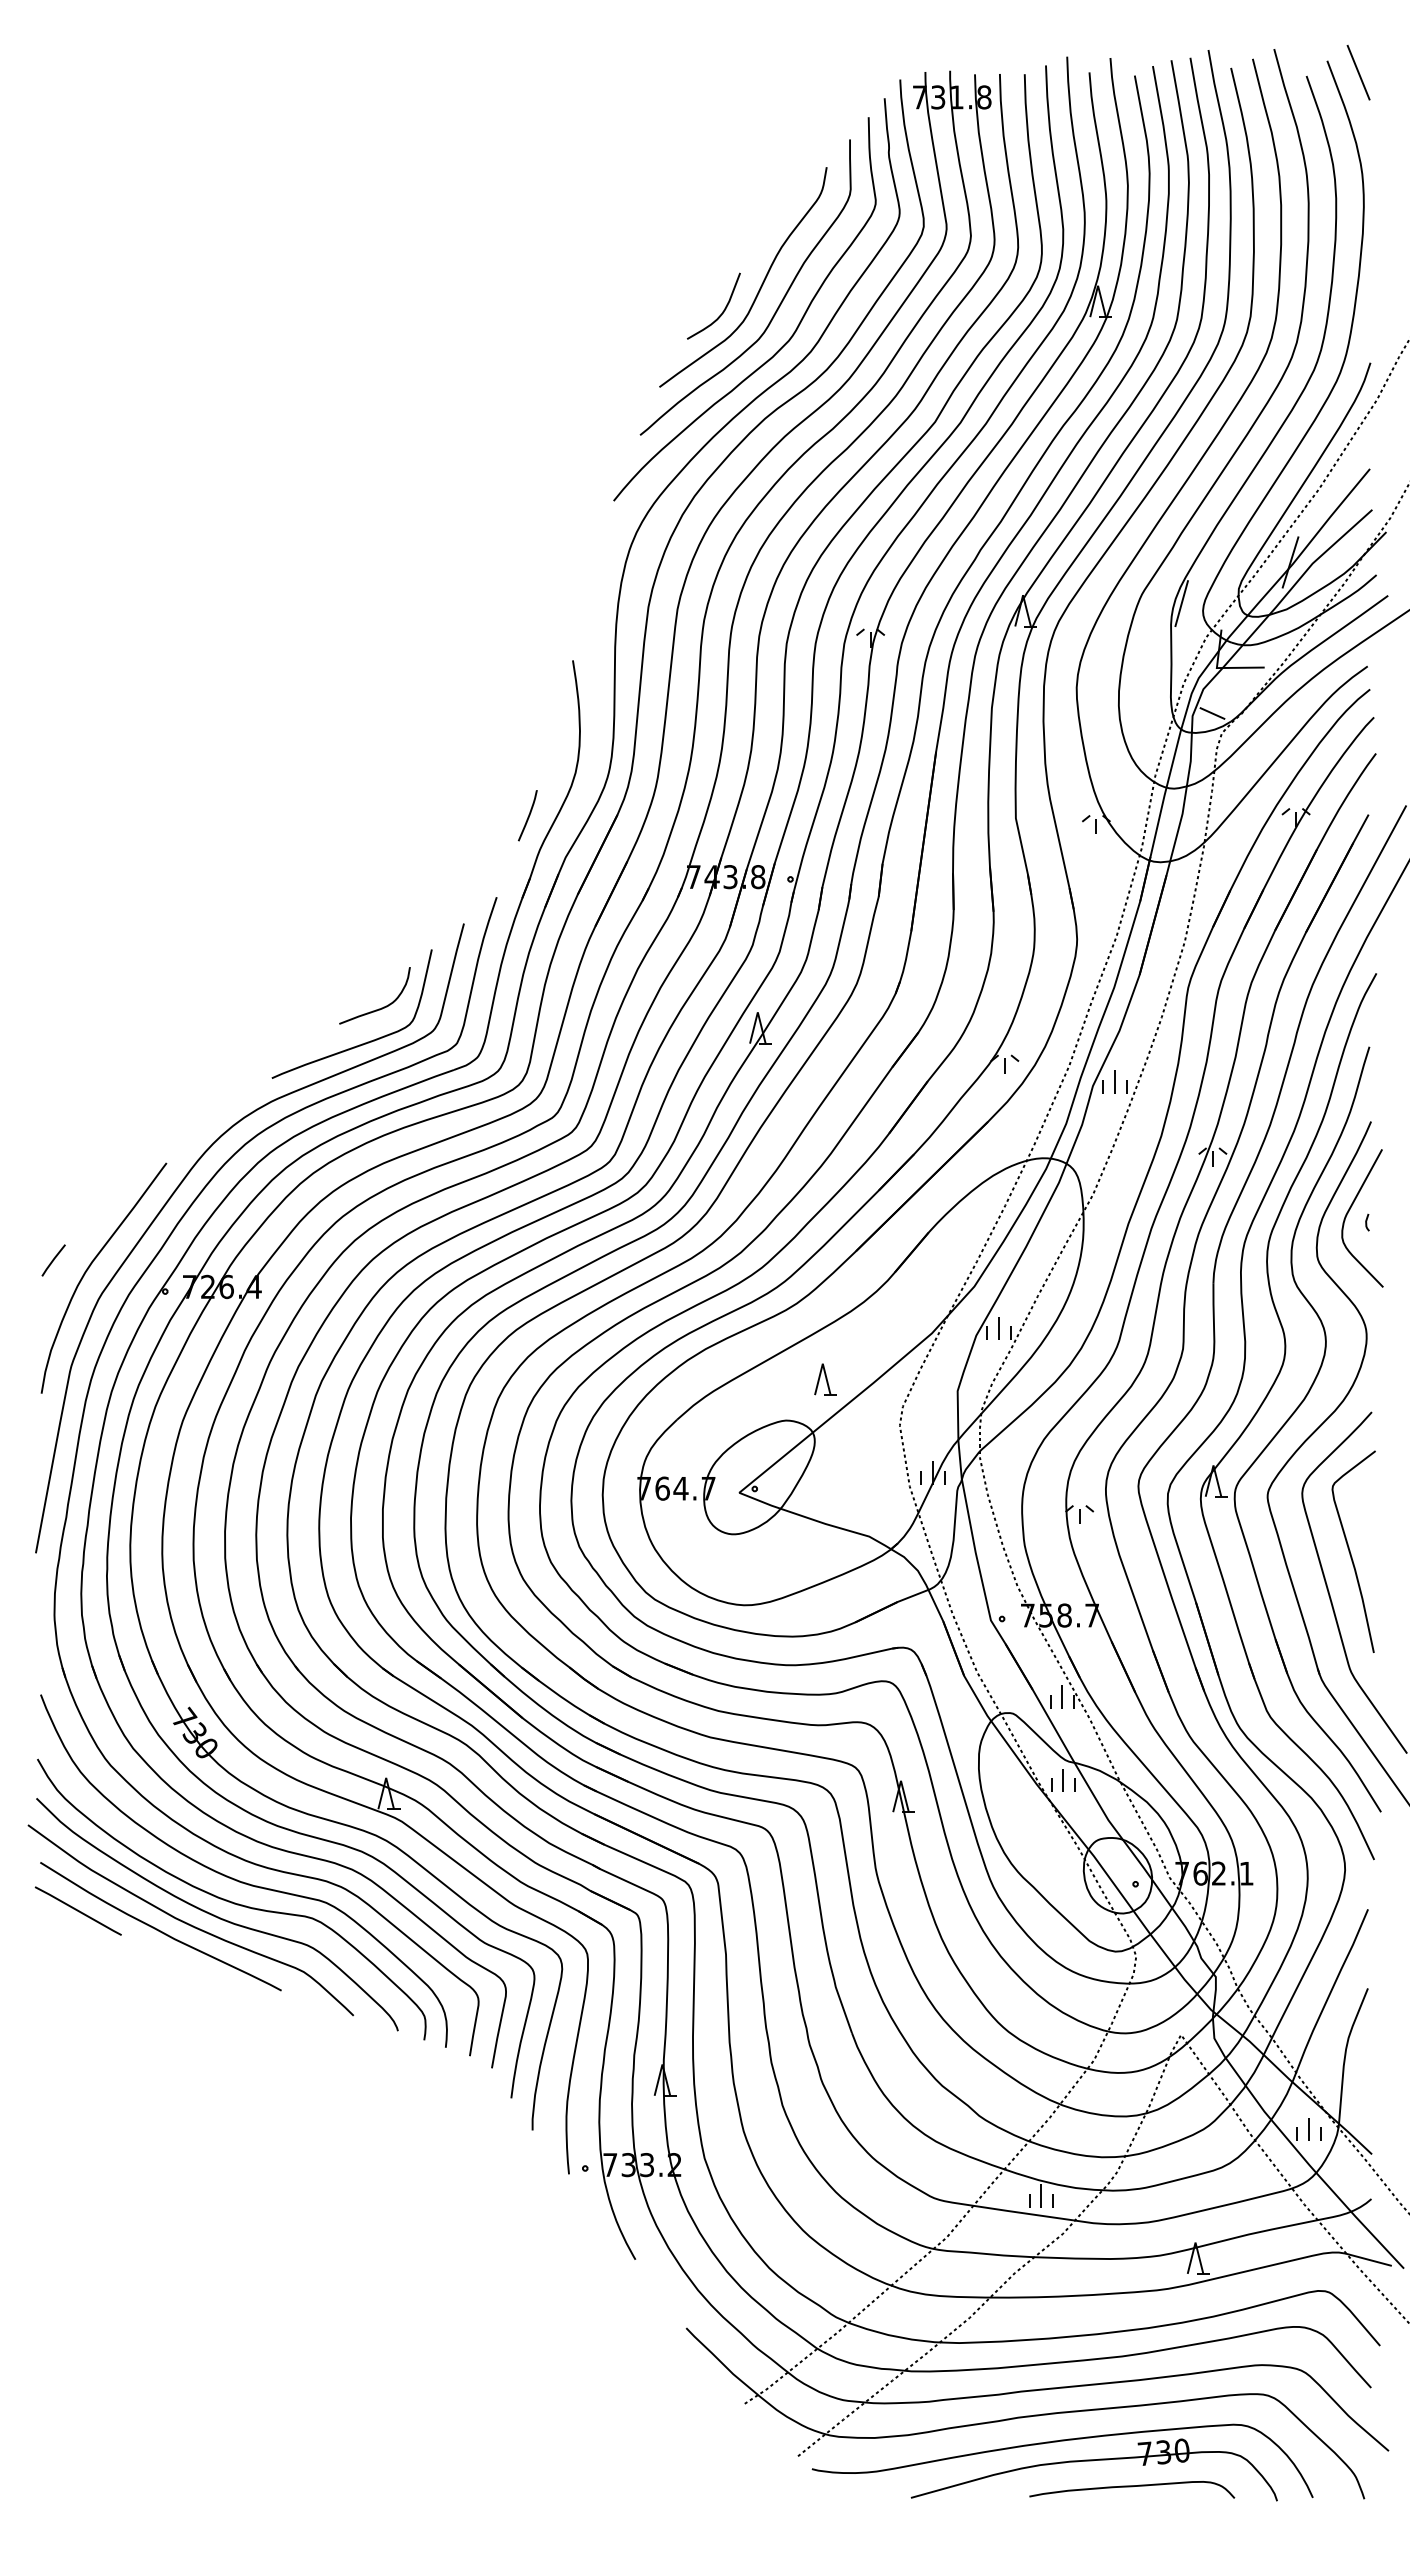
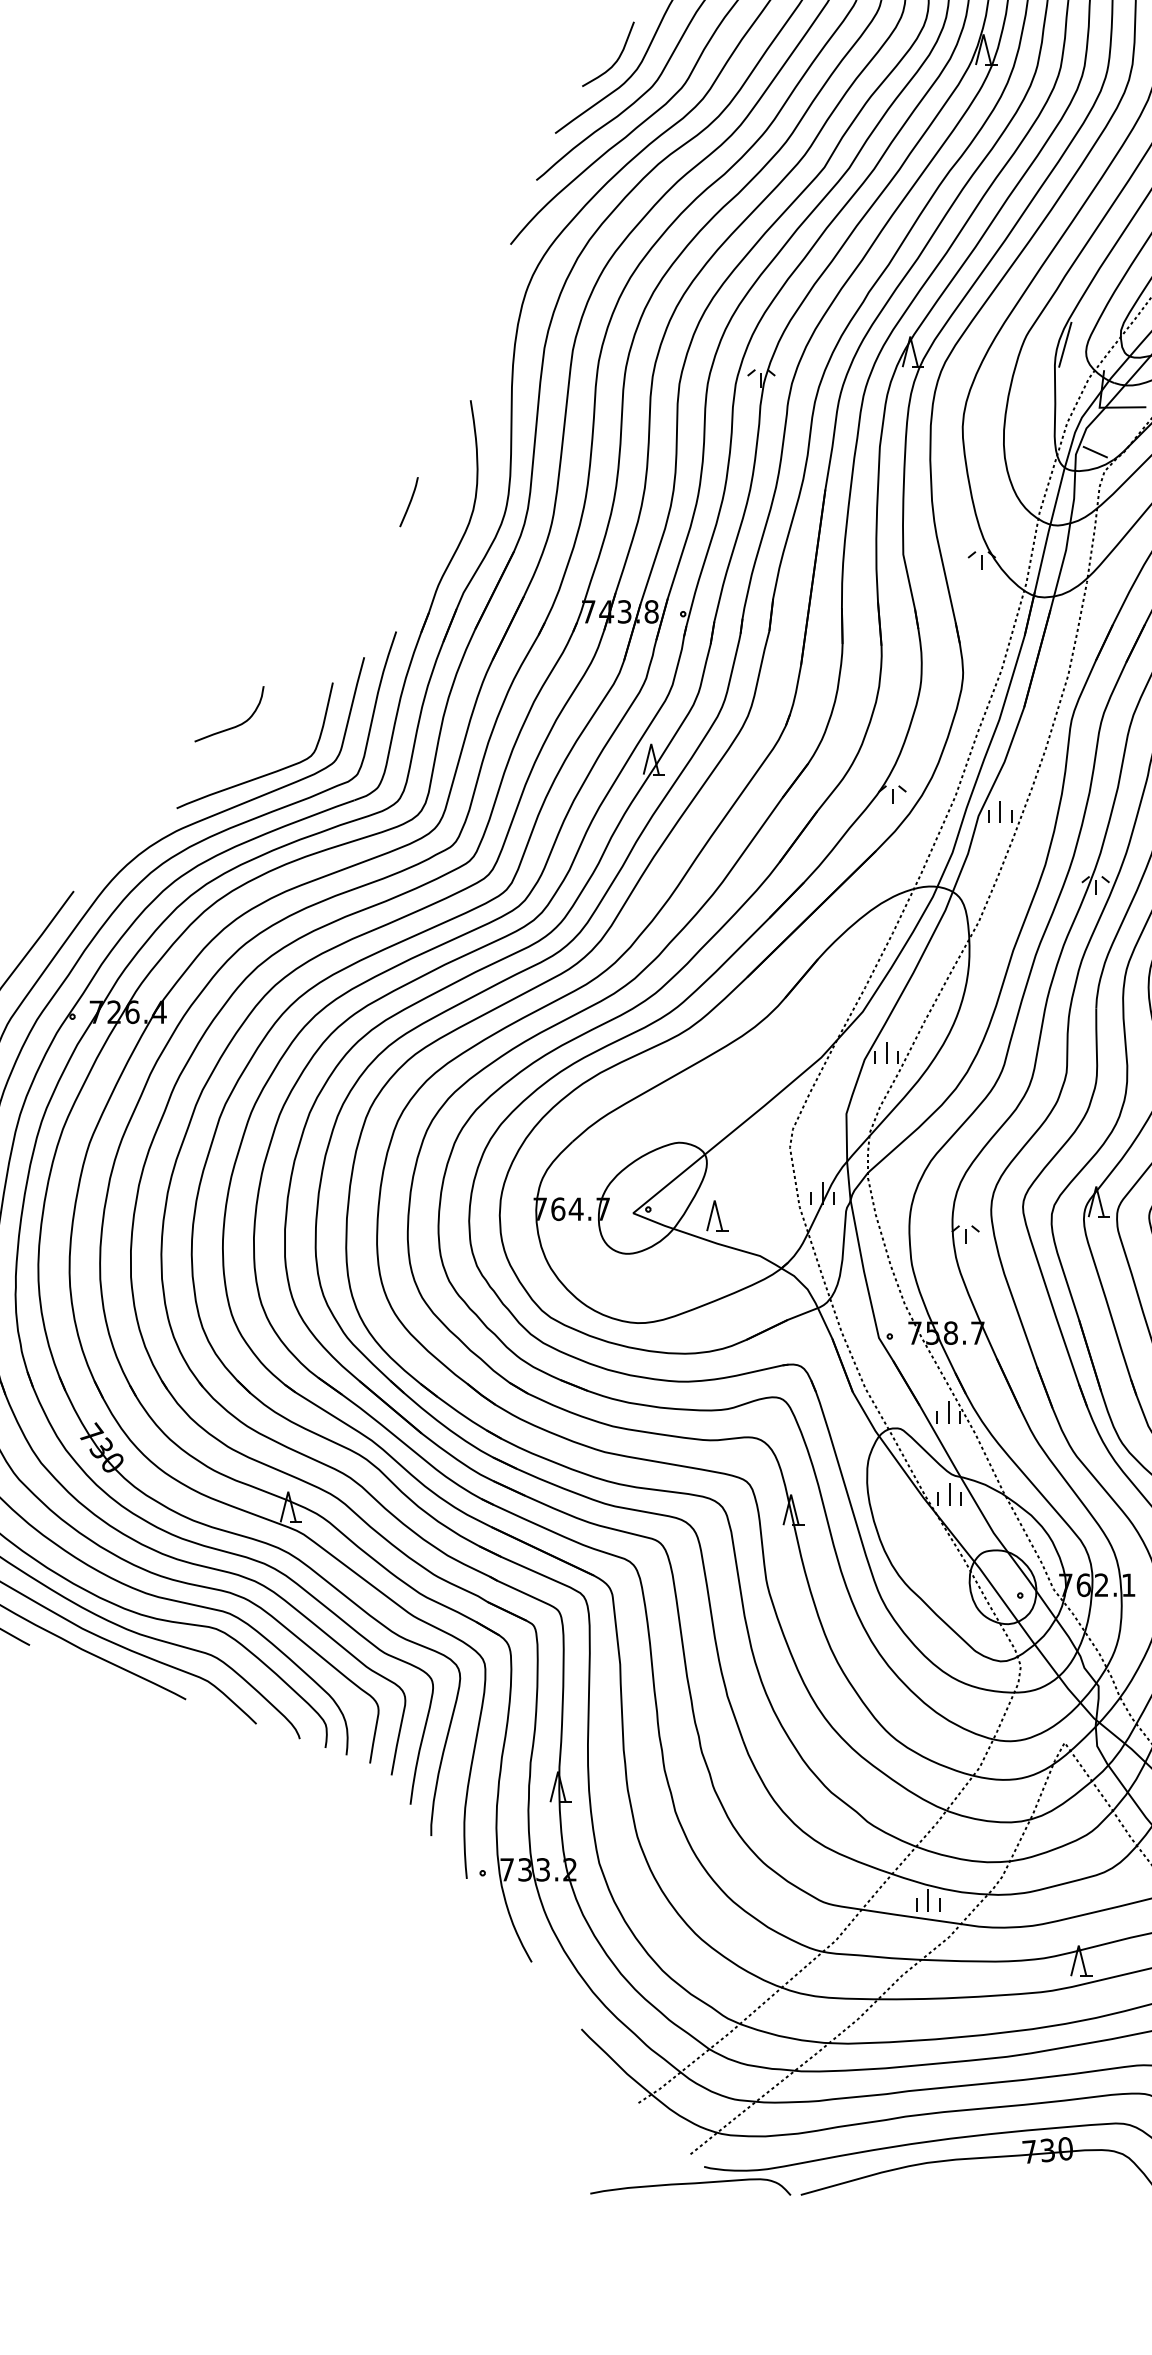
curve: (528, 815) -> (409, 501), moved
curve: (378, 1008) -> (232, 726), moved
part: (825, 1379) -> (717, 1215), moved
curve: (1132, 2487) -> (690, 2184), moved

